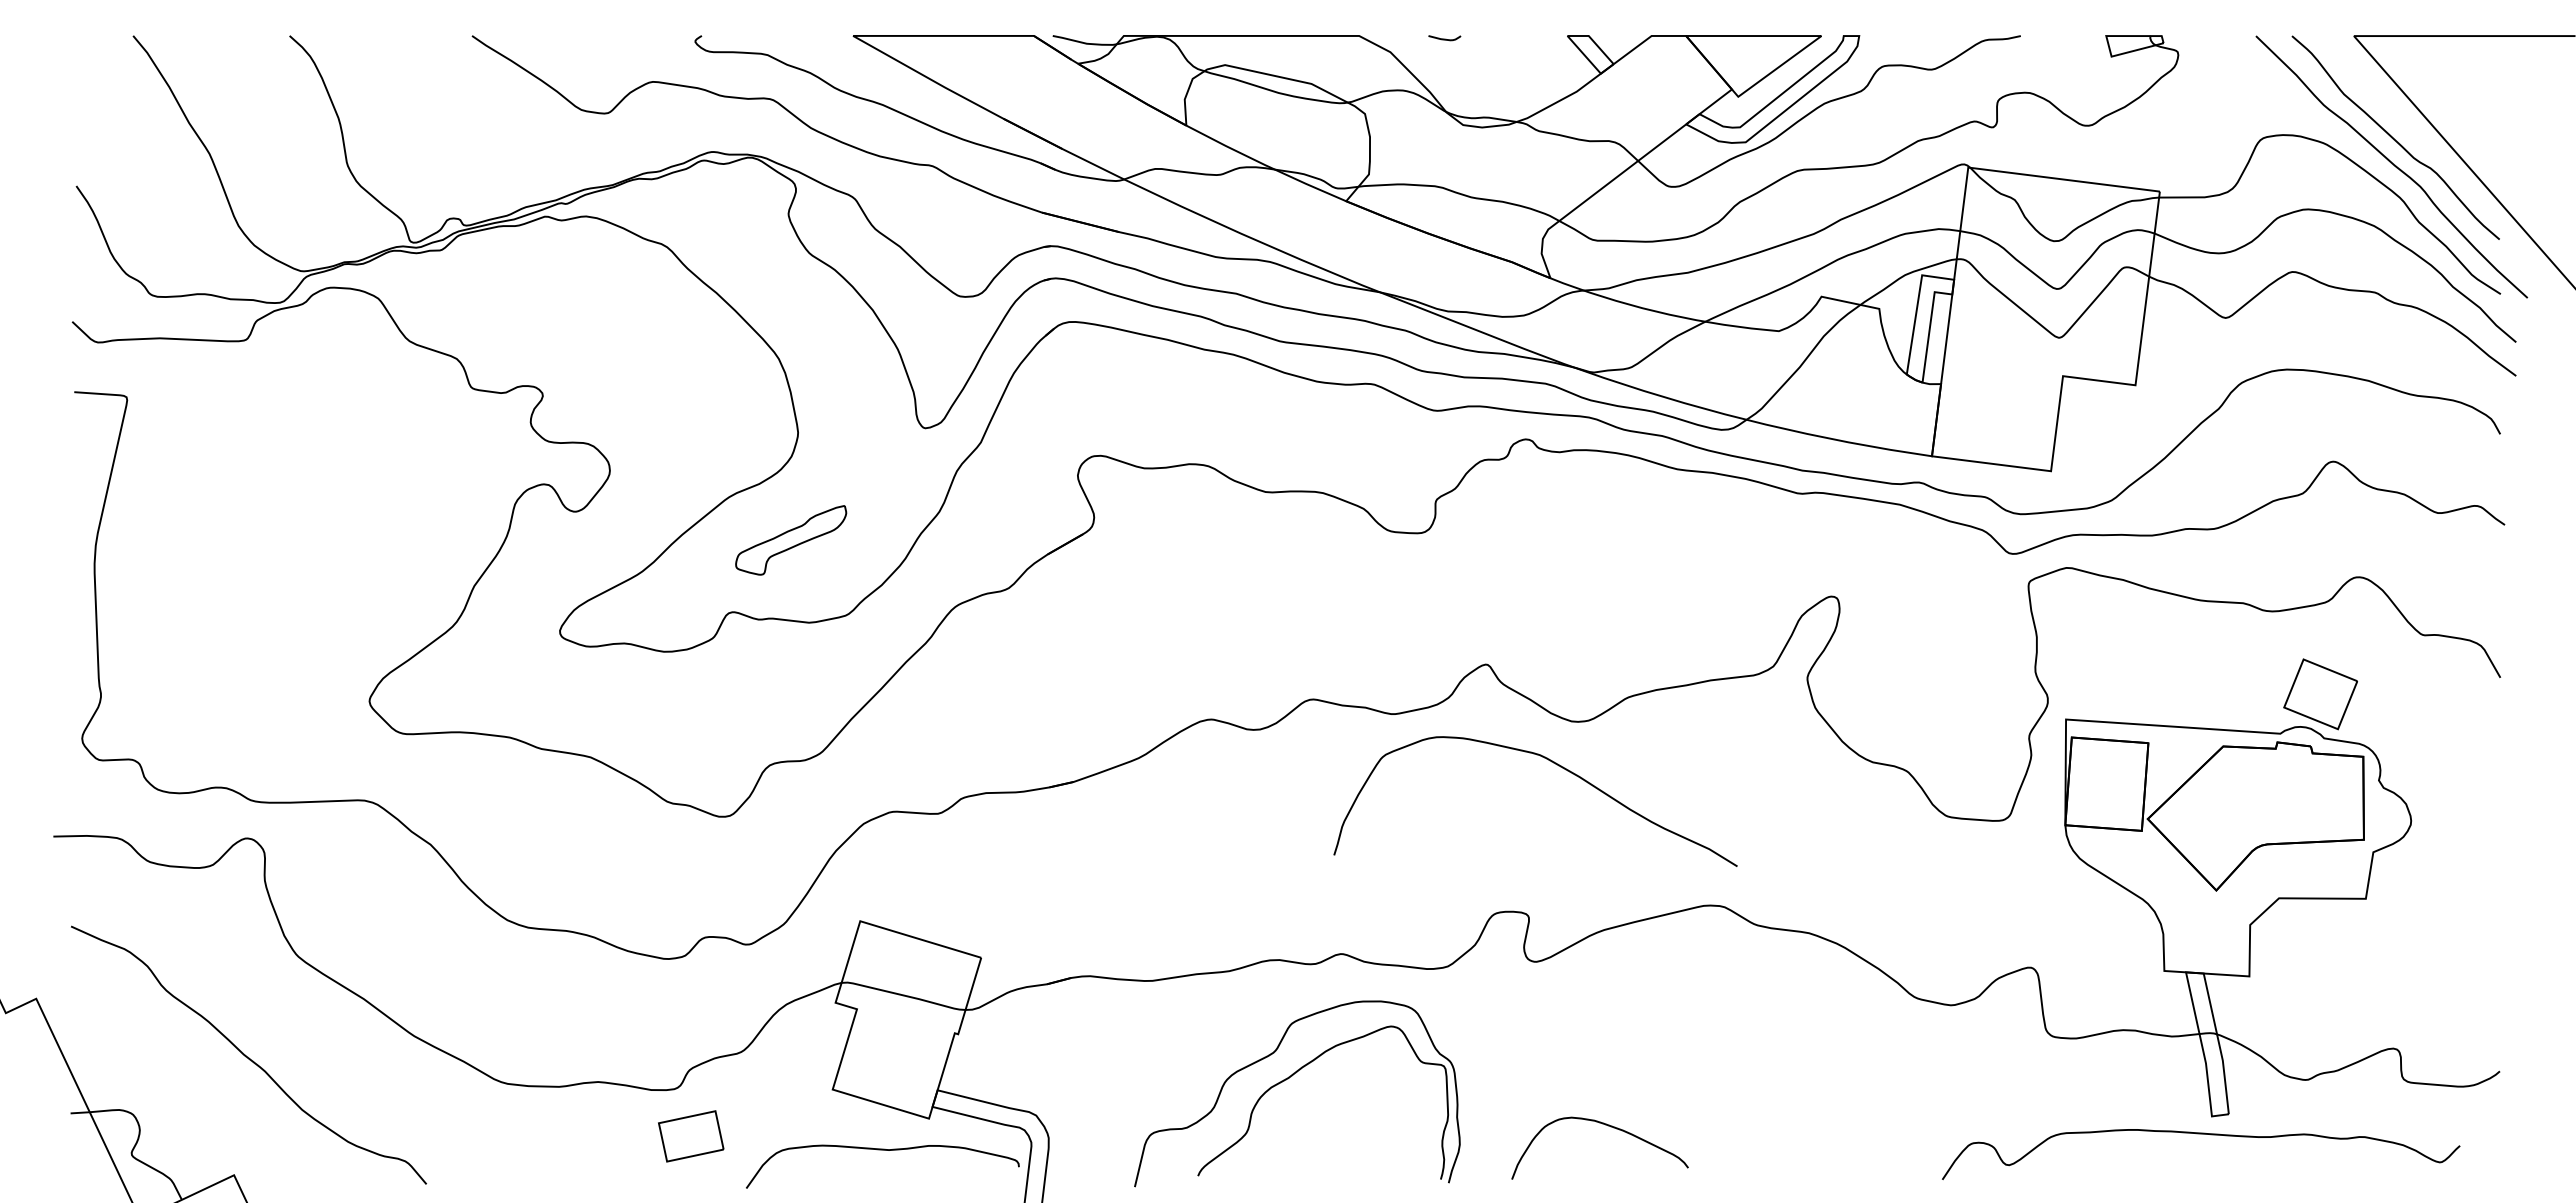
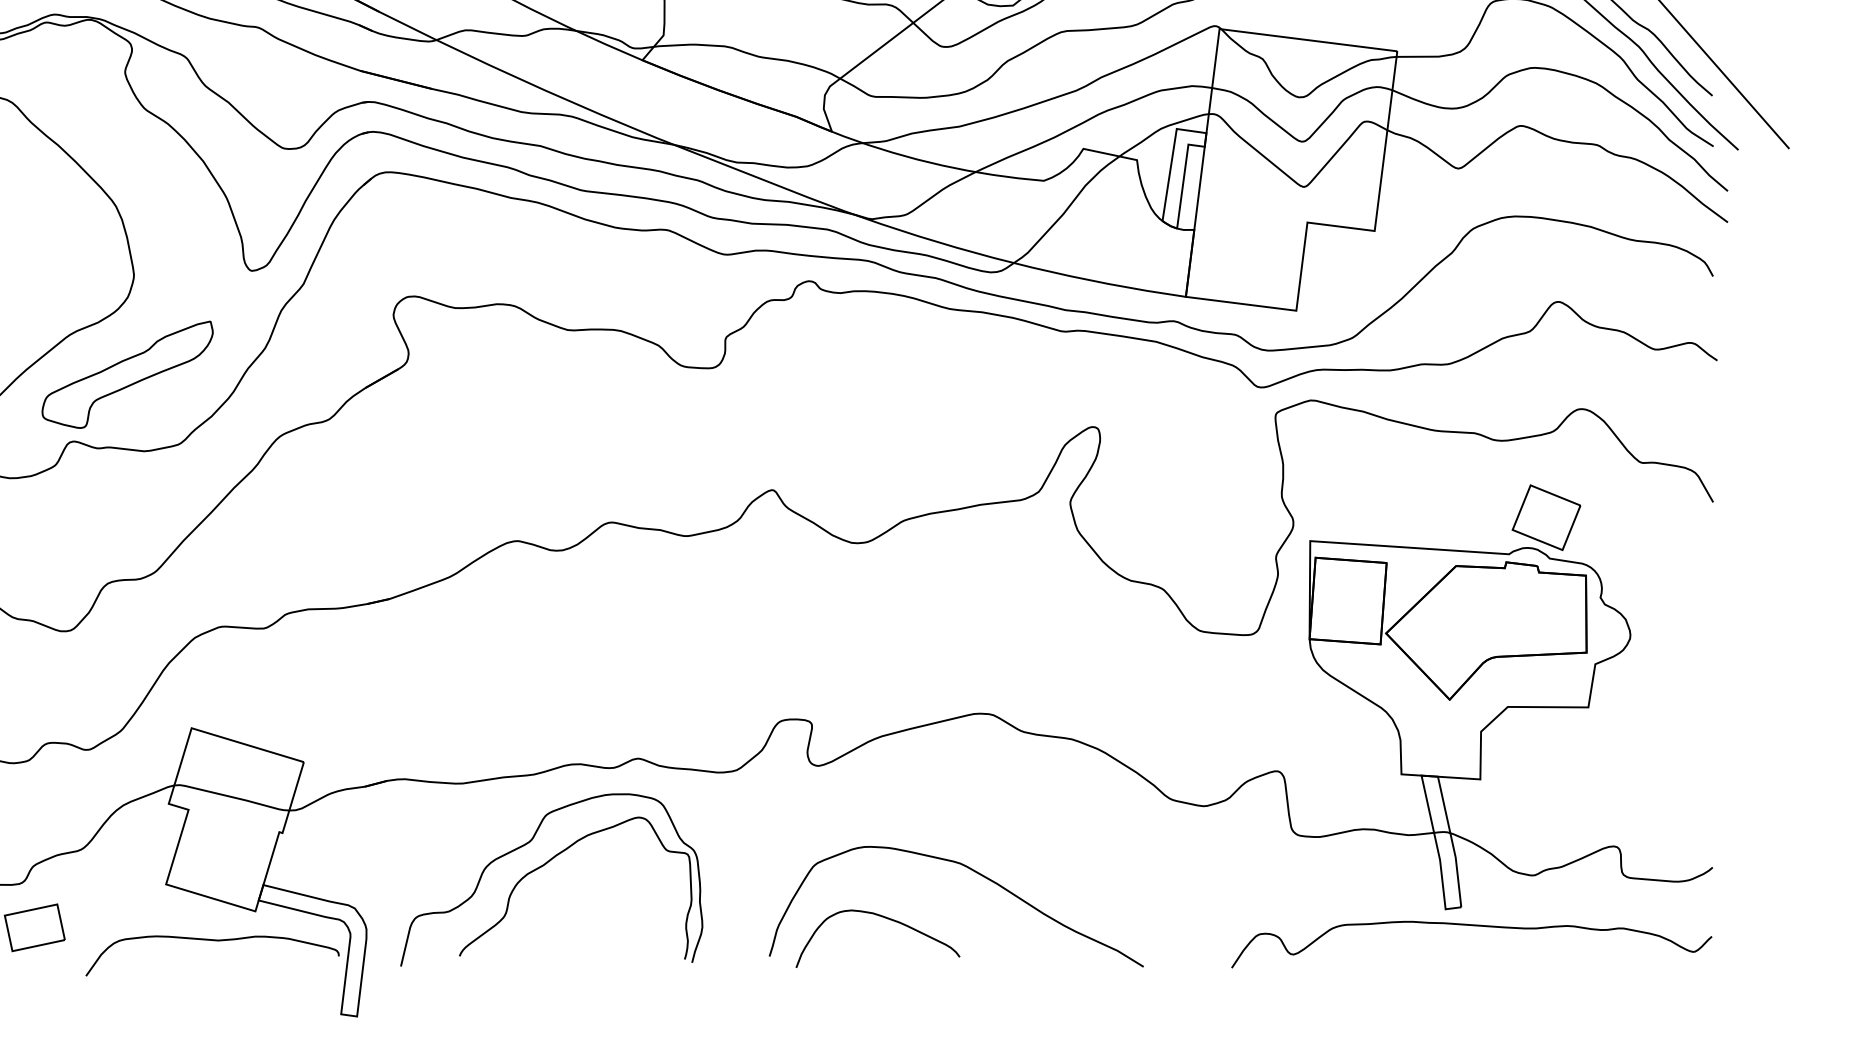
part: (790, 540) -> (126, 375), size x1.67
curve: (1558, 766) -> (977, 874), moved
part: (1288, 1079) -> (543, 866), moved
curve: (2201, 1134) -> (1472, 926), moved

